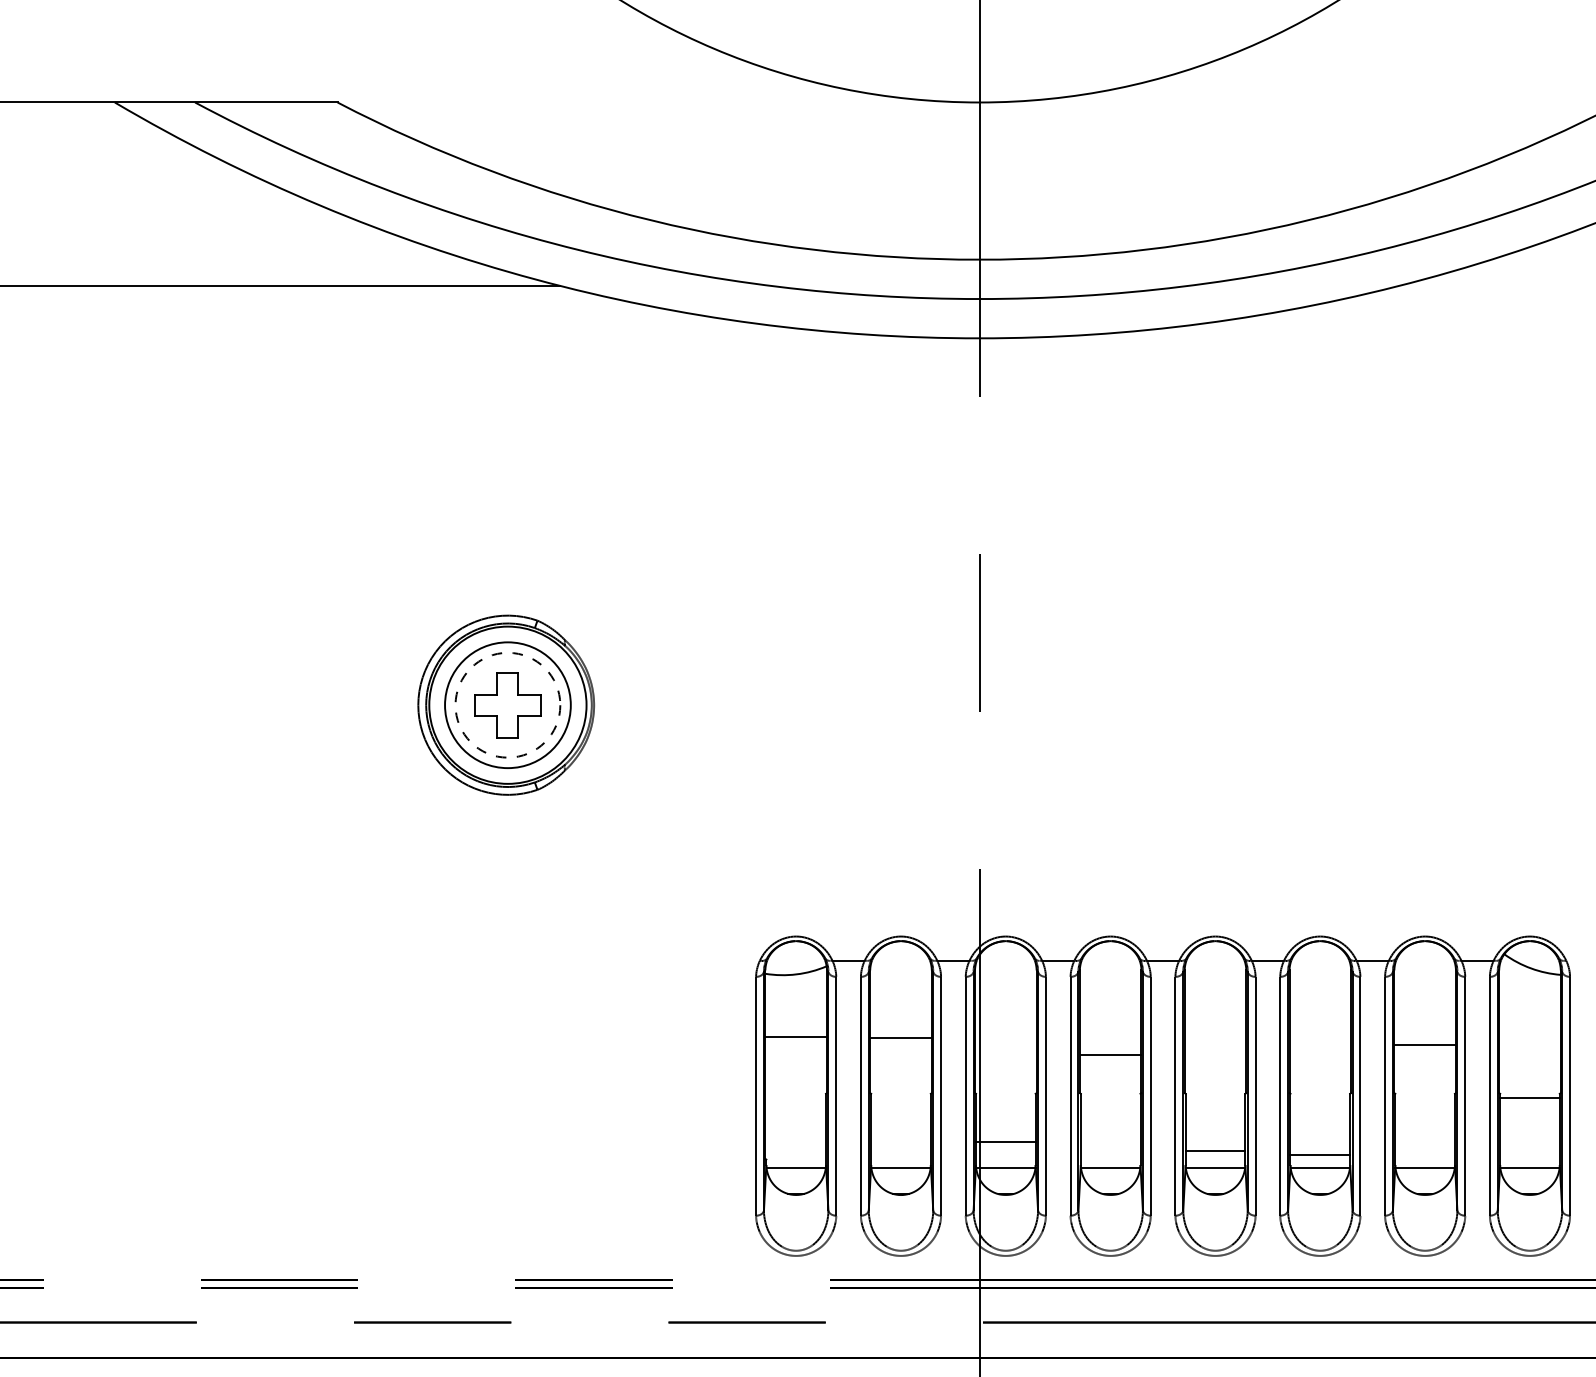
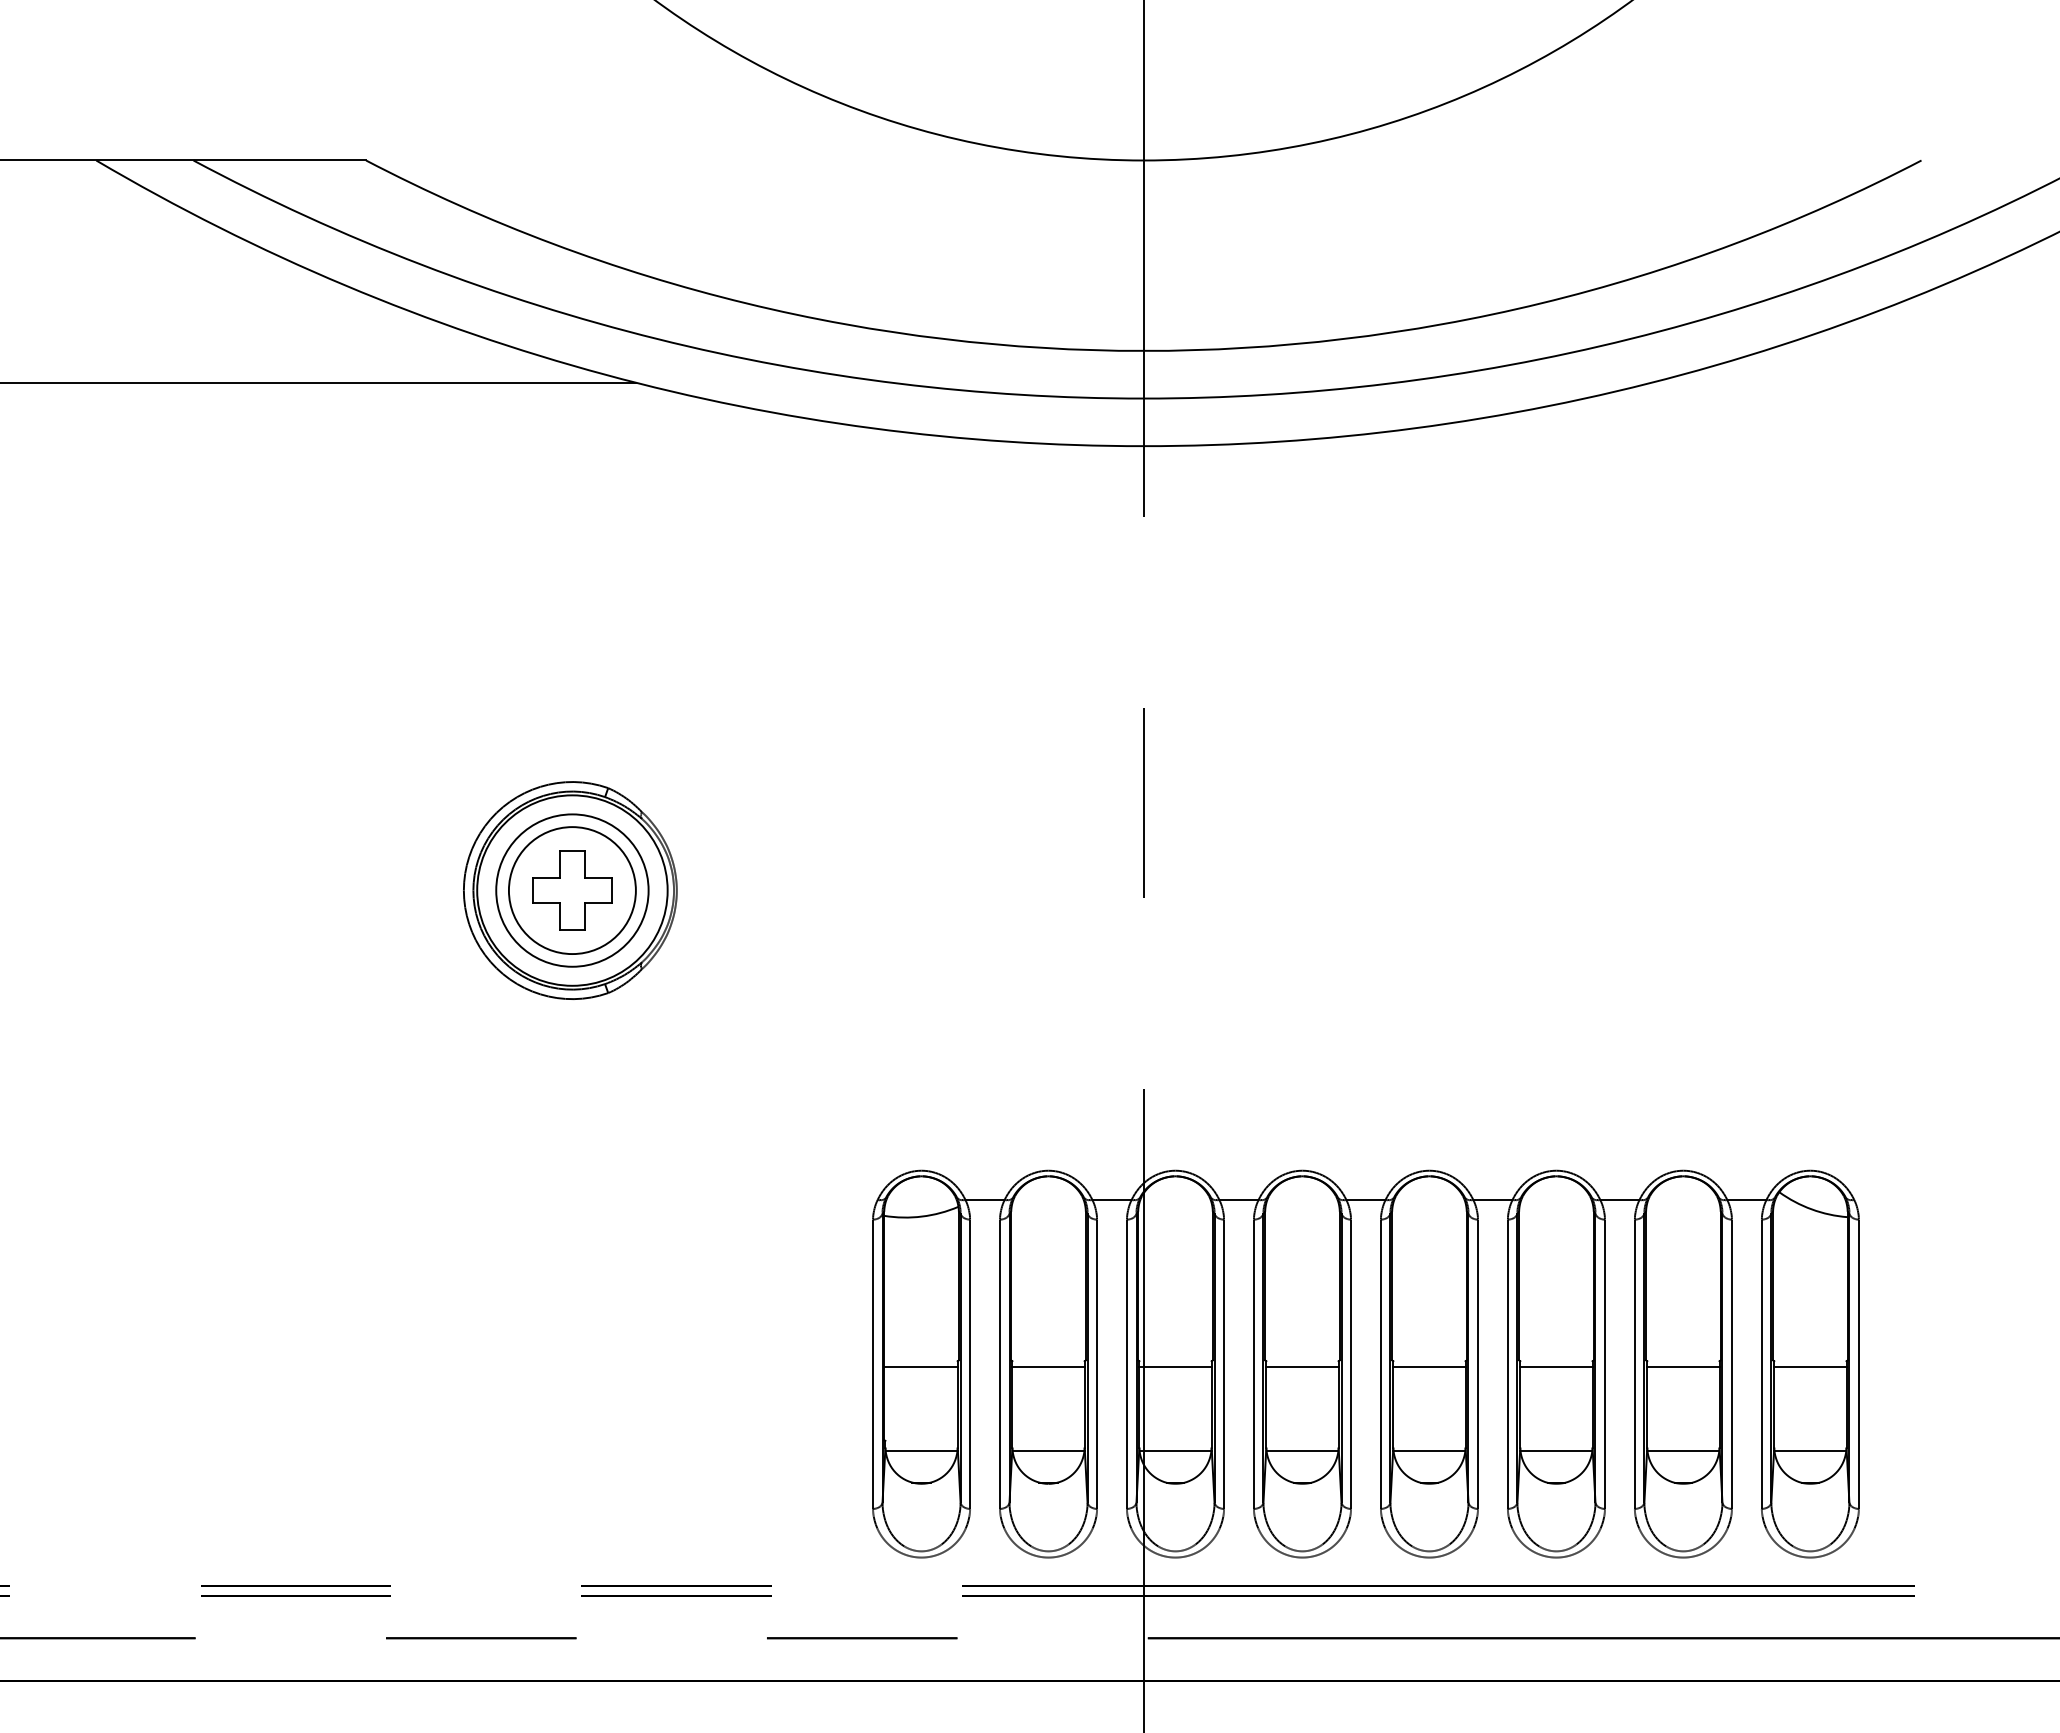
circle: (507, 705) -> (571, 890), dashed -> solid
line: (795, 1037) -> (920, 1366), moved
line: (900, 1037) -> (1048, 1366), moved
line: (1425, 1044) -> (1683, 1366), moved
line: (1110, 1055) -> (1302, 1366), moved
line: (1005, 1141) -> (1175, 1366), moved
line: (1215, 1151) -> (1429, 1366), moved
line: (1320, 1155) -> (1556, 1366), moved

